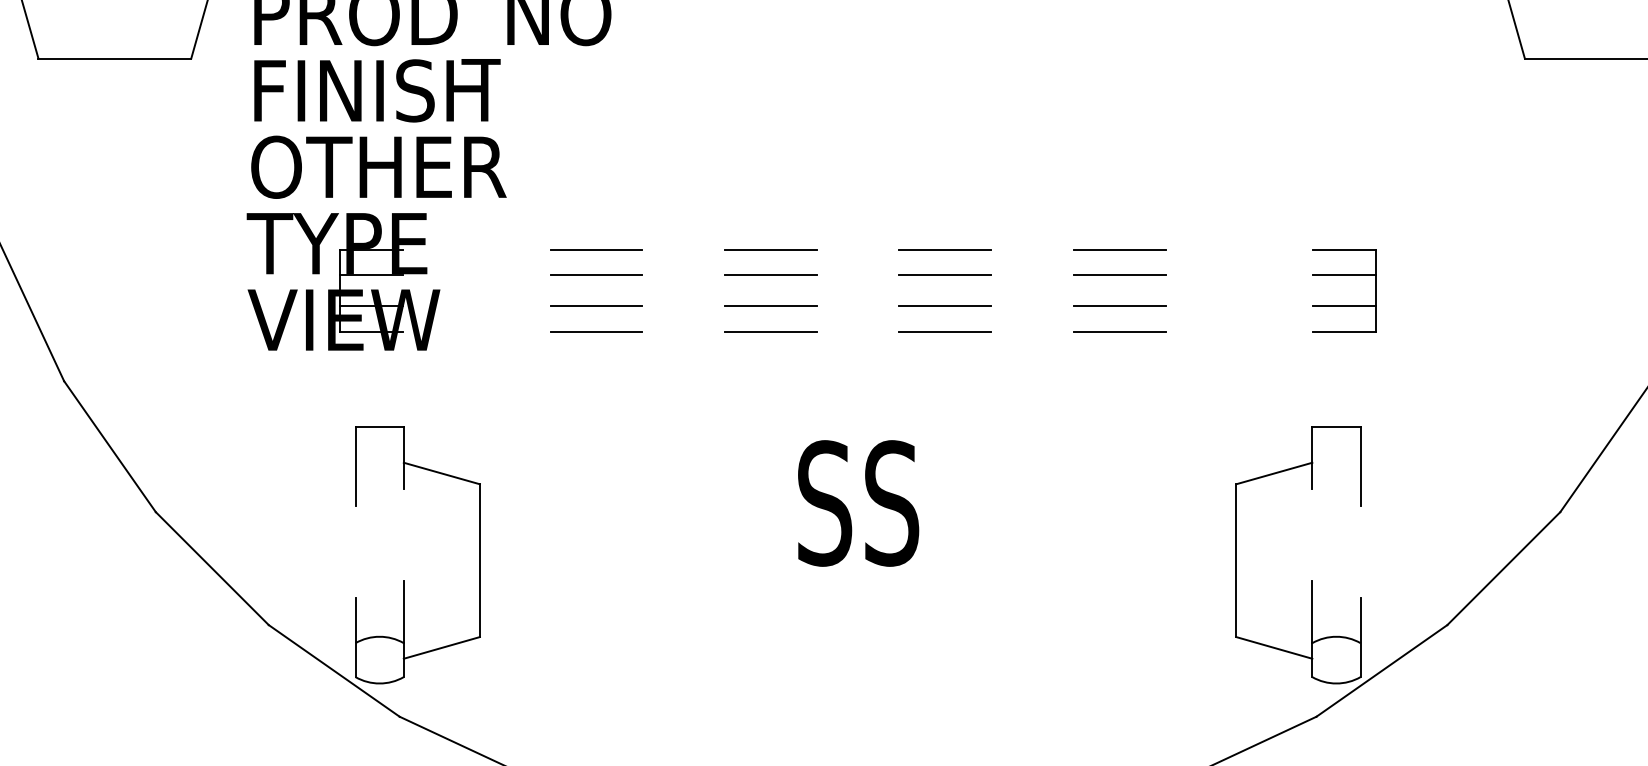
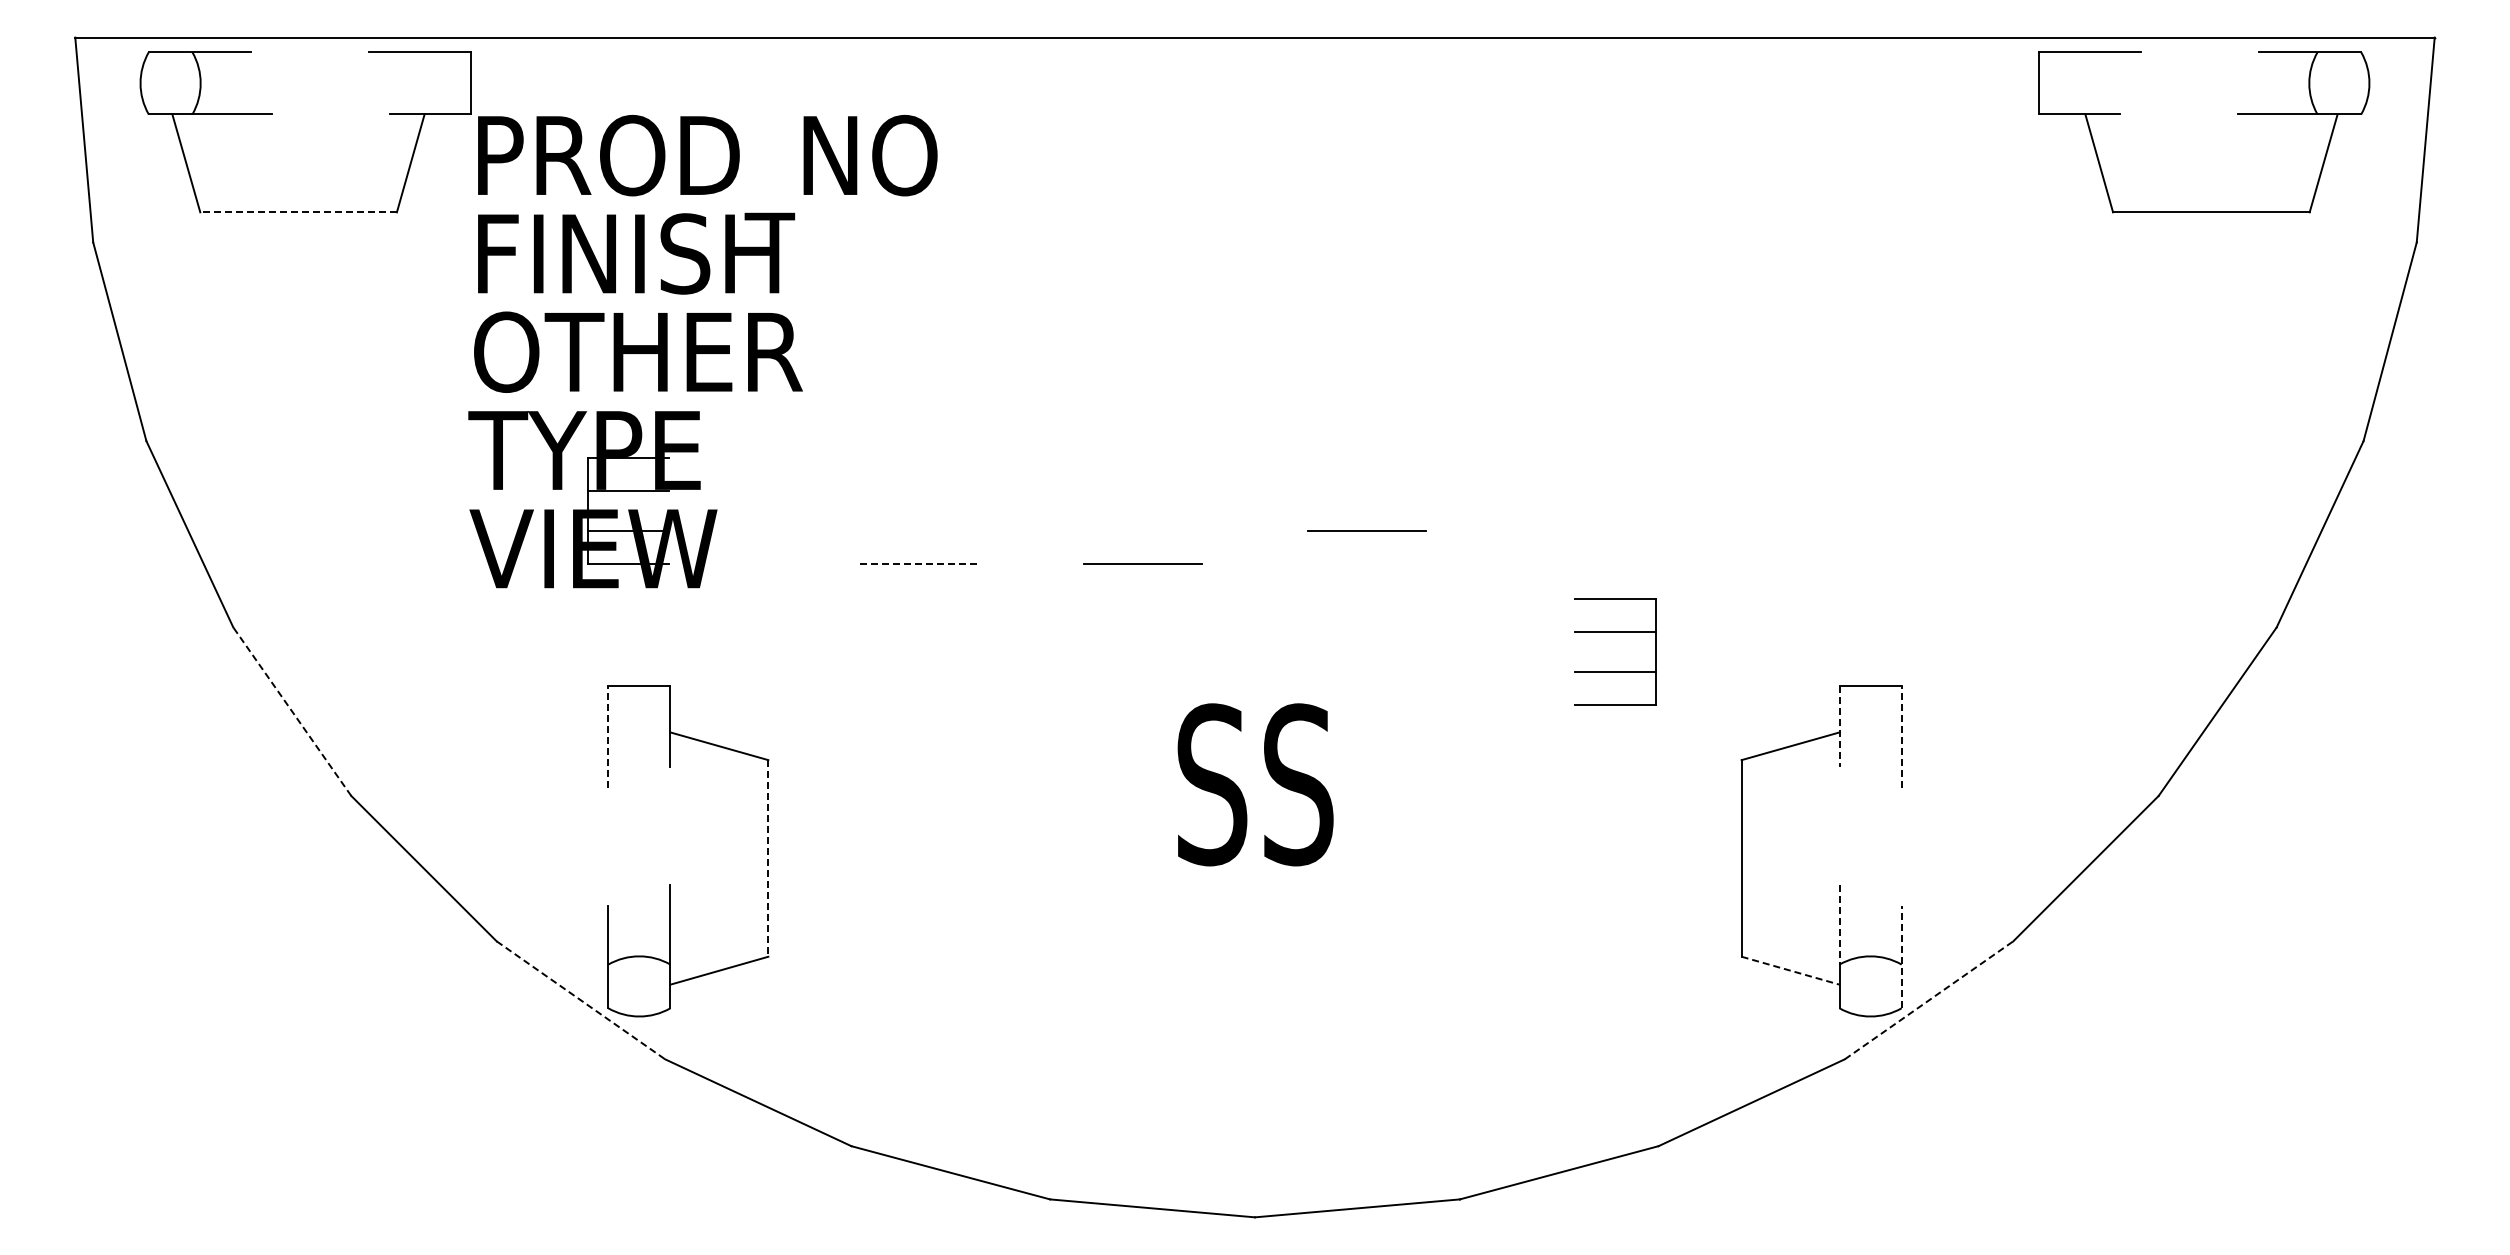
line: (114, 58) -> (298, 212), solid -> dashed
line: (596, 249) -> (918, 458), removed
line: (770, 249) -> (1142, 458), removed
line: (945, 249) -> (1367, 458), removed
line: (1119, 249) -> (1591, 458), removed
line: (596, 275) -> (918, 491), removed
line: (770, 275) -> (1142, 491), removed
line: (945, 275) -> (1367, 491), removed
line: (1119, 275) -> (1591, 491), removed
part: (1344, 275) -> (1615, 632), moved
line: (596, 305) -> (918, 530), removed
line: (770, 305) -> (1142, 530), removed
line: (1119, 305) -> (1591, 530), removed
line: (596, 331) -> (918, 563), solid -> dashed
line: (945, 331) -> (1367, 563), removed
line: (1119, 331) -> (1591, 563), removed
line: (110, 446) -> (292, 711), solid -> dashed
line: (1312, 458) -> (1839, 726), solid -> dashed
line: (355, 465) -> (608, 736), solid -> dashed
line: (1360, 465) -> (1901, 736), solid -> dashed
line: (480, 560) -> (768, 858), solid -> dashed
line: (1312, 612) -> (1839, 925), solid -> dashed
line: (1360, 636) -> (1901, 956), solid -> dashed
line: (1274, 647) -> (1790, 970), solid -> dashed
line: (333, 671) -> (580, 1000), solid -> dashed
line: (1382, 671) -> (1929, 1000), solid -> dashed

